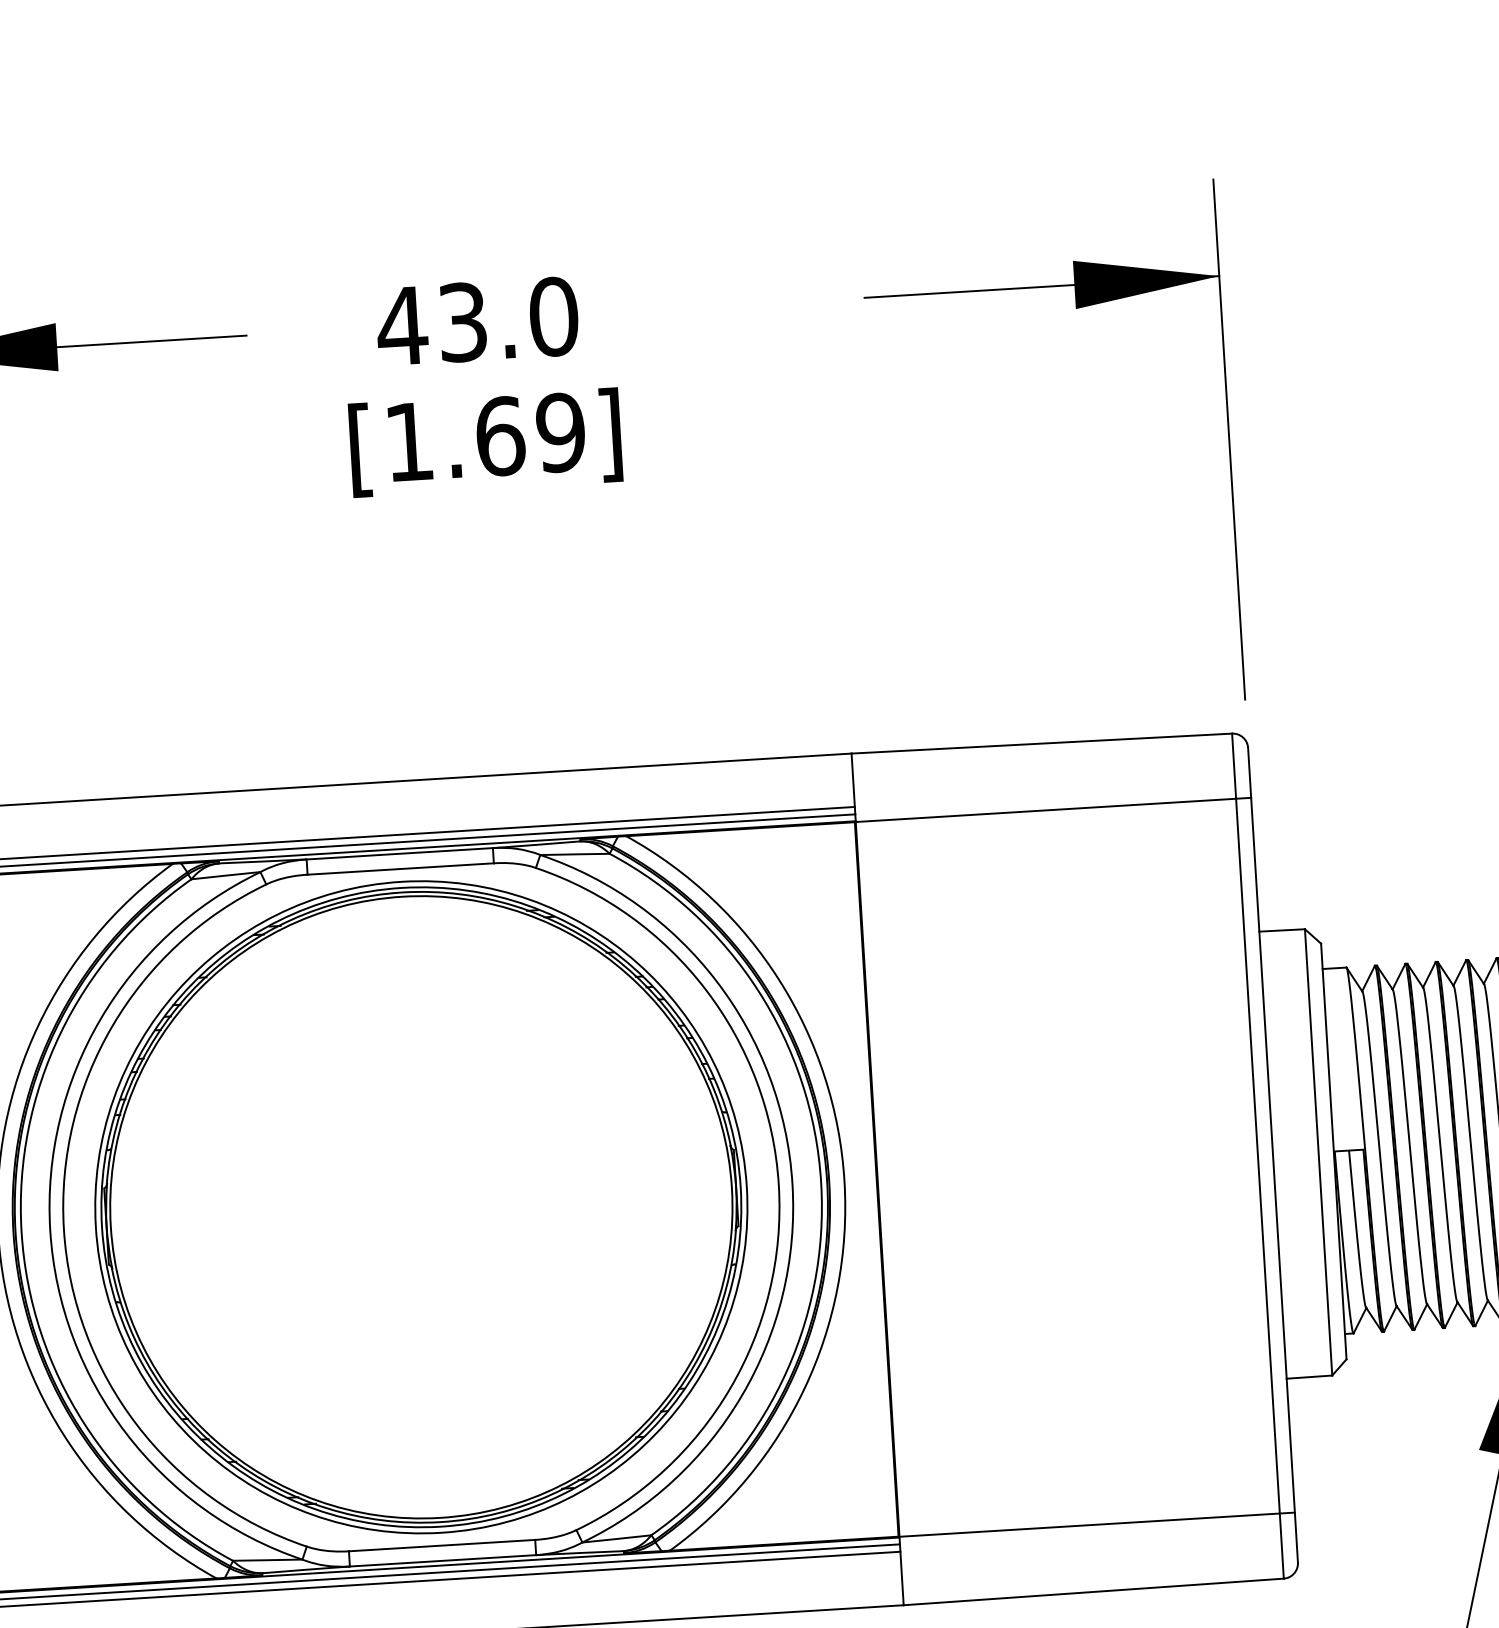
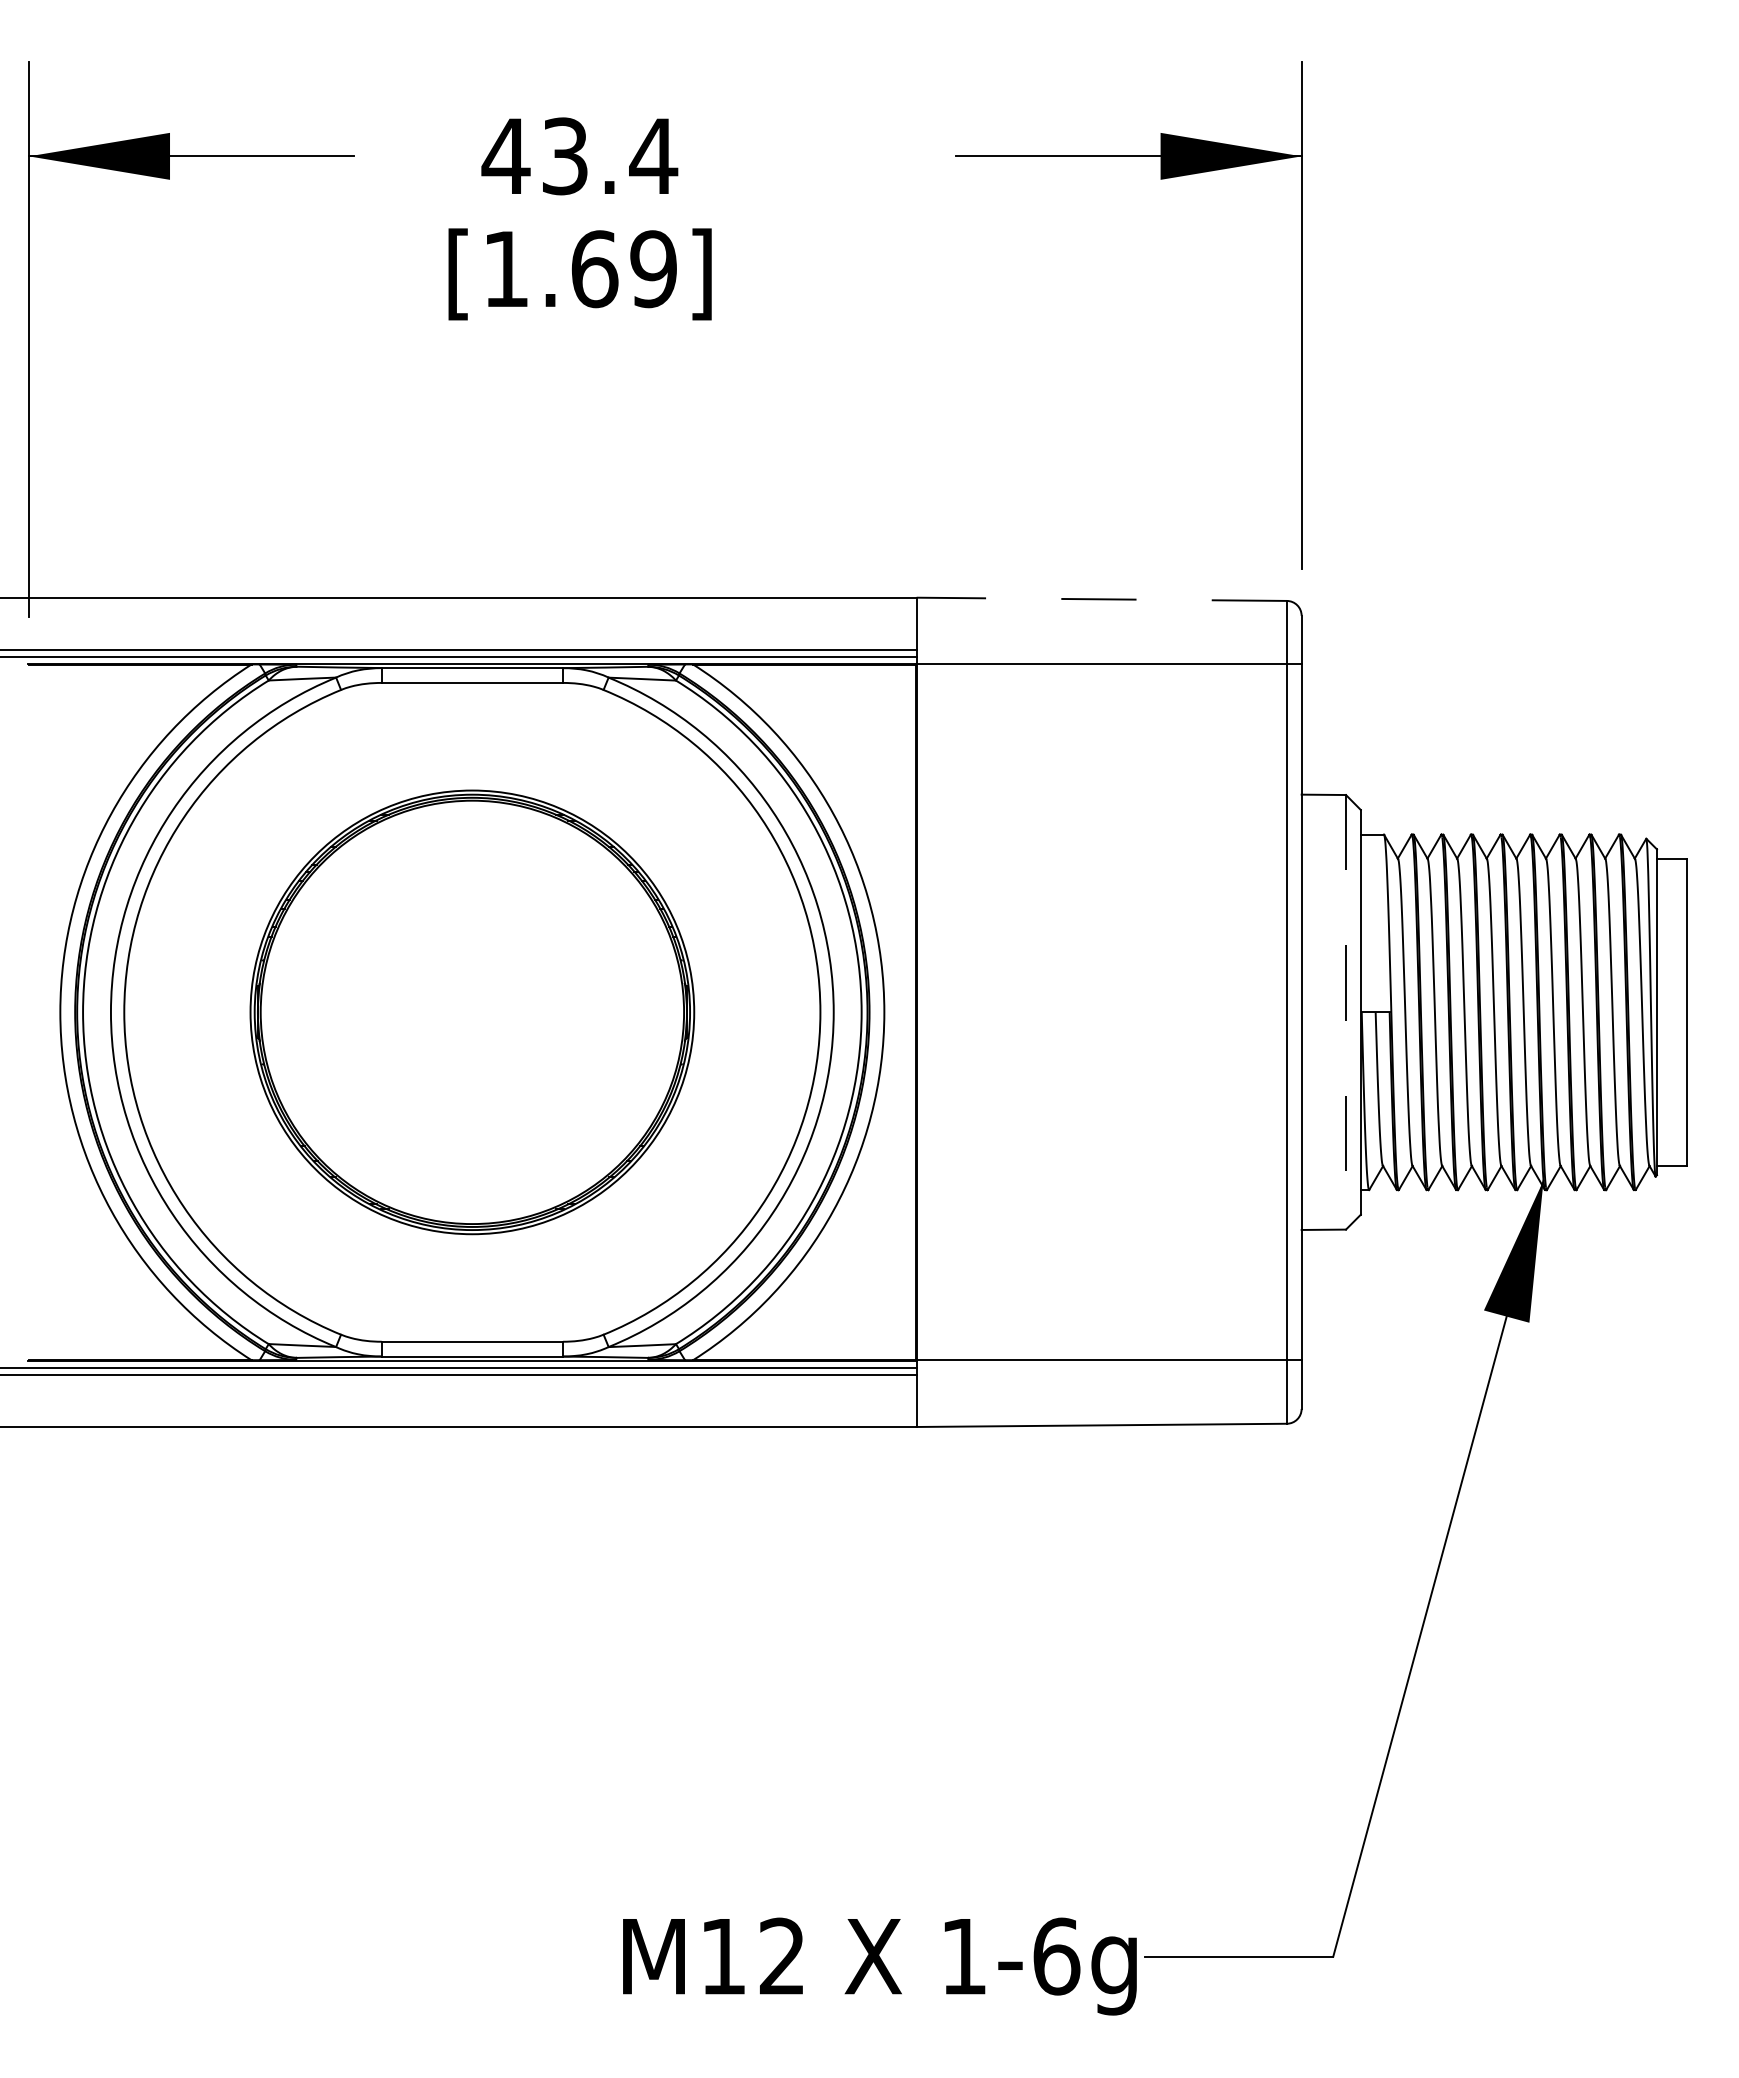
text: (553, 316) -> (653, 156), 43.0 -> 43.4
line: (1041, 743) -> (1101, 599), solid -> dashed
line: (1319, 1152) -> (1346, 1012), solid -> dashed
part: (421, 1207) -> (472, 1012), size x0.7

